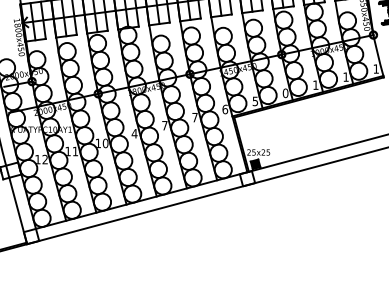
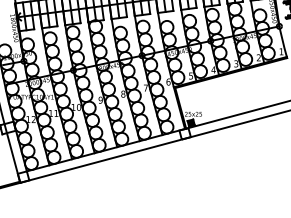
text: (345, 76) -> (258, 57), 1 -> 2
text: (315, 84) -> (236, 63), 1 -> 3
text: (285, 93) -> (213, 70), 0 -> 4
text: (164, 125) -> (123, 94), 7 -> 8
text: (134, 133) -> (100, 100), 4 -> 9

